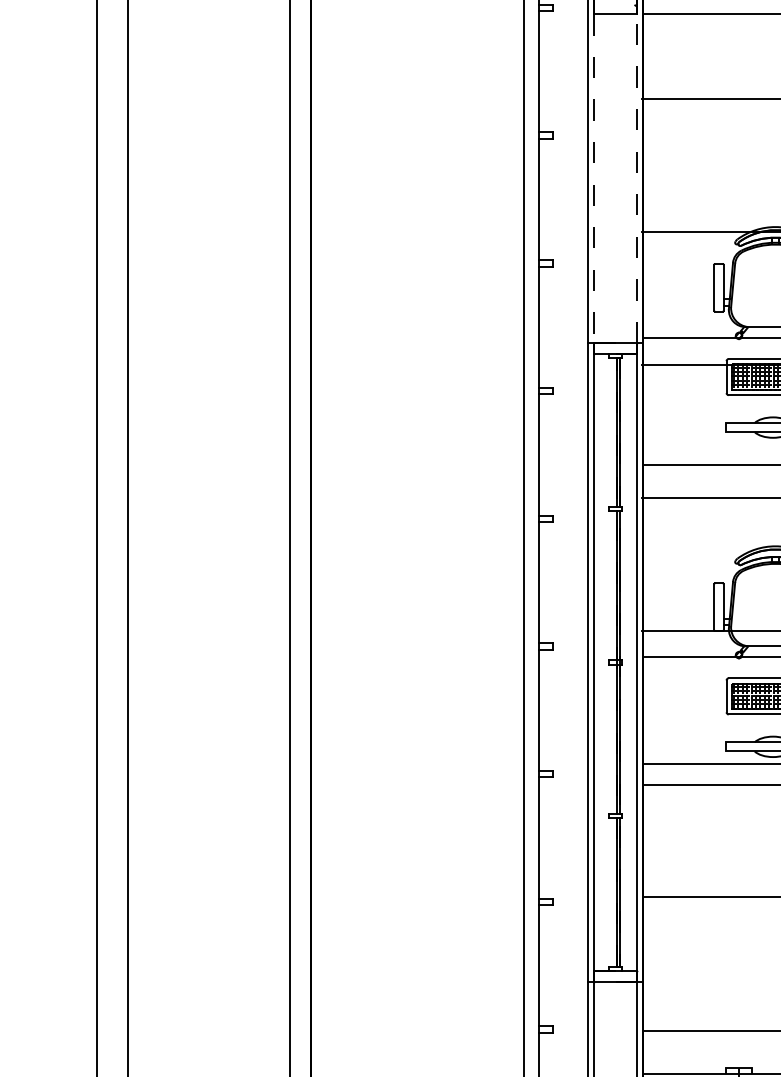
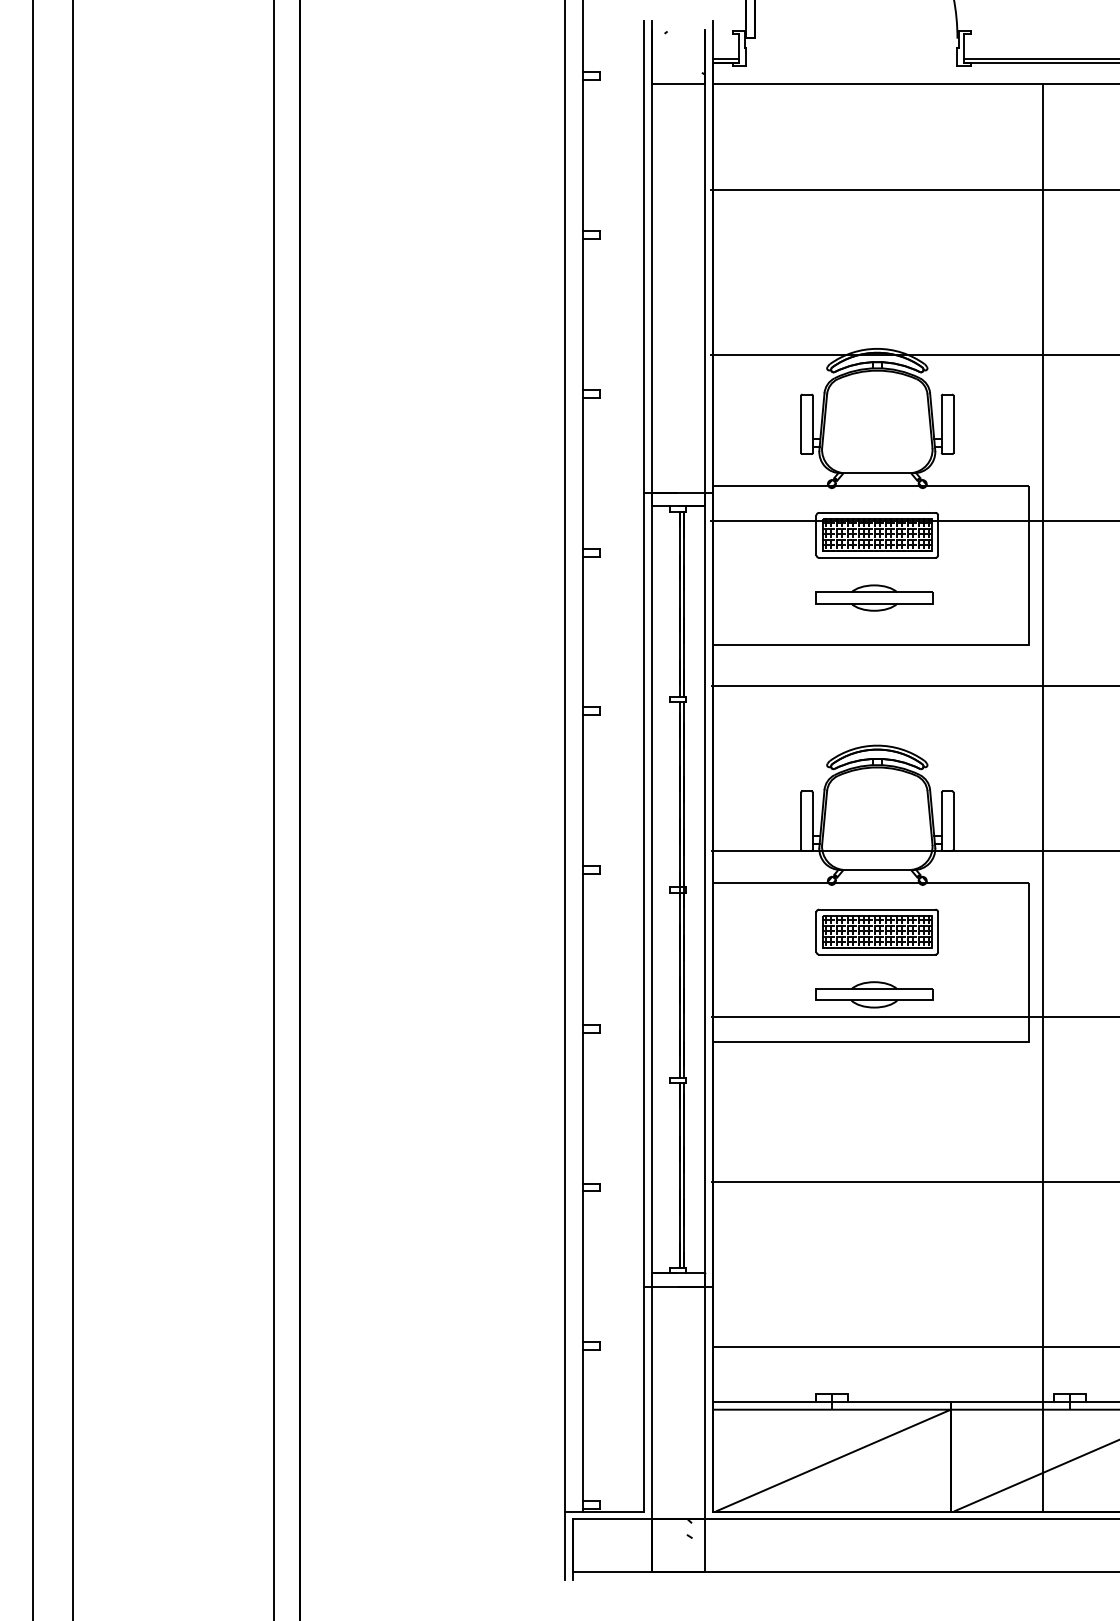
line: (636, 178) -> (704, 288), dashed -> solid
line: (593, 179) -> (651, 289), dashed -> solid

